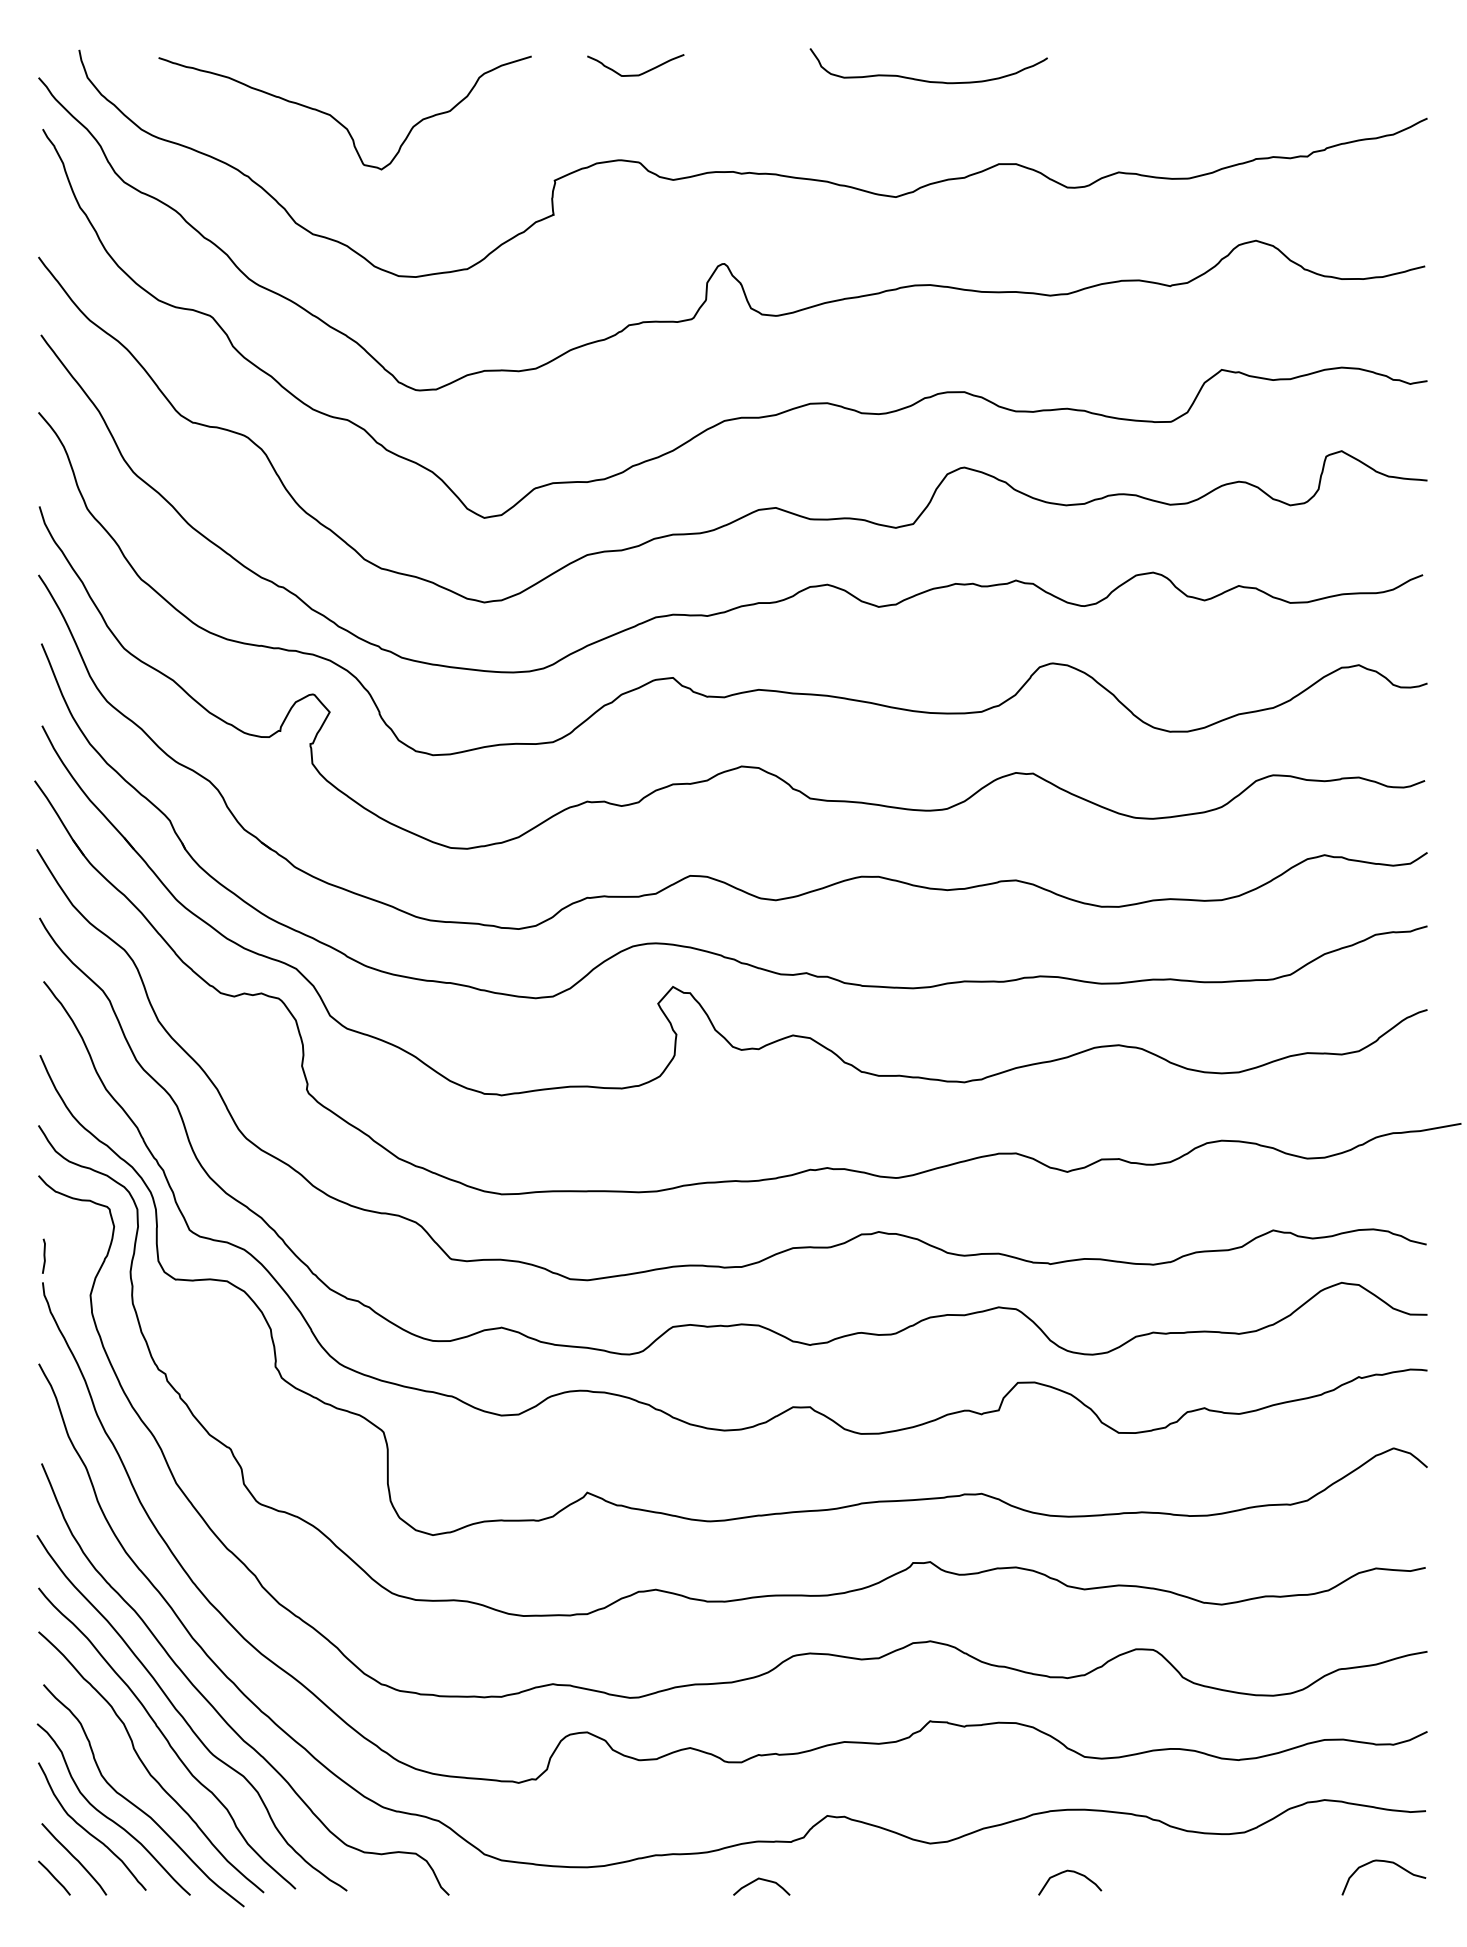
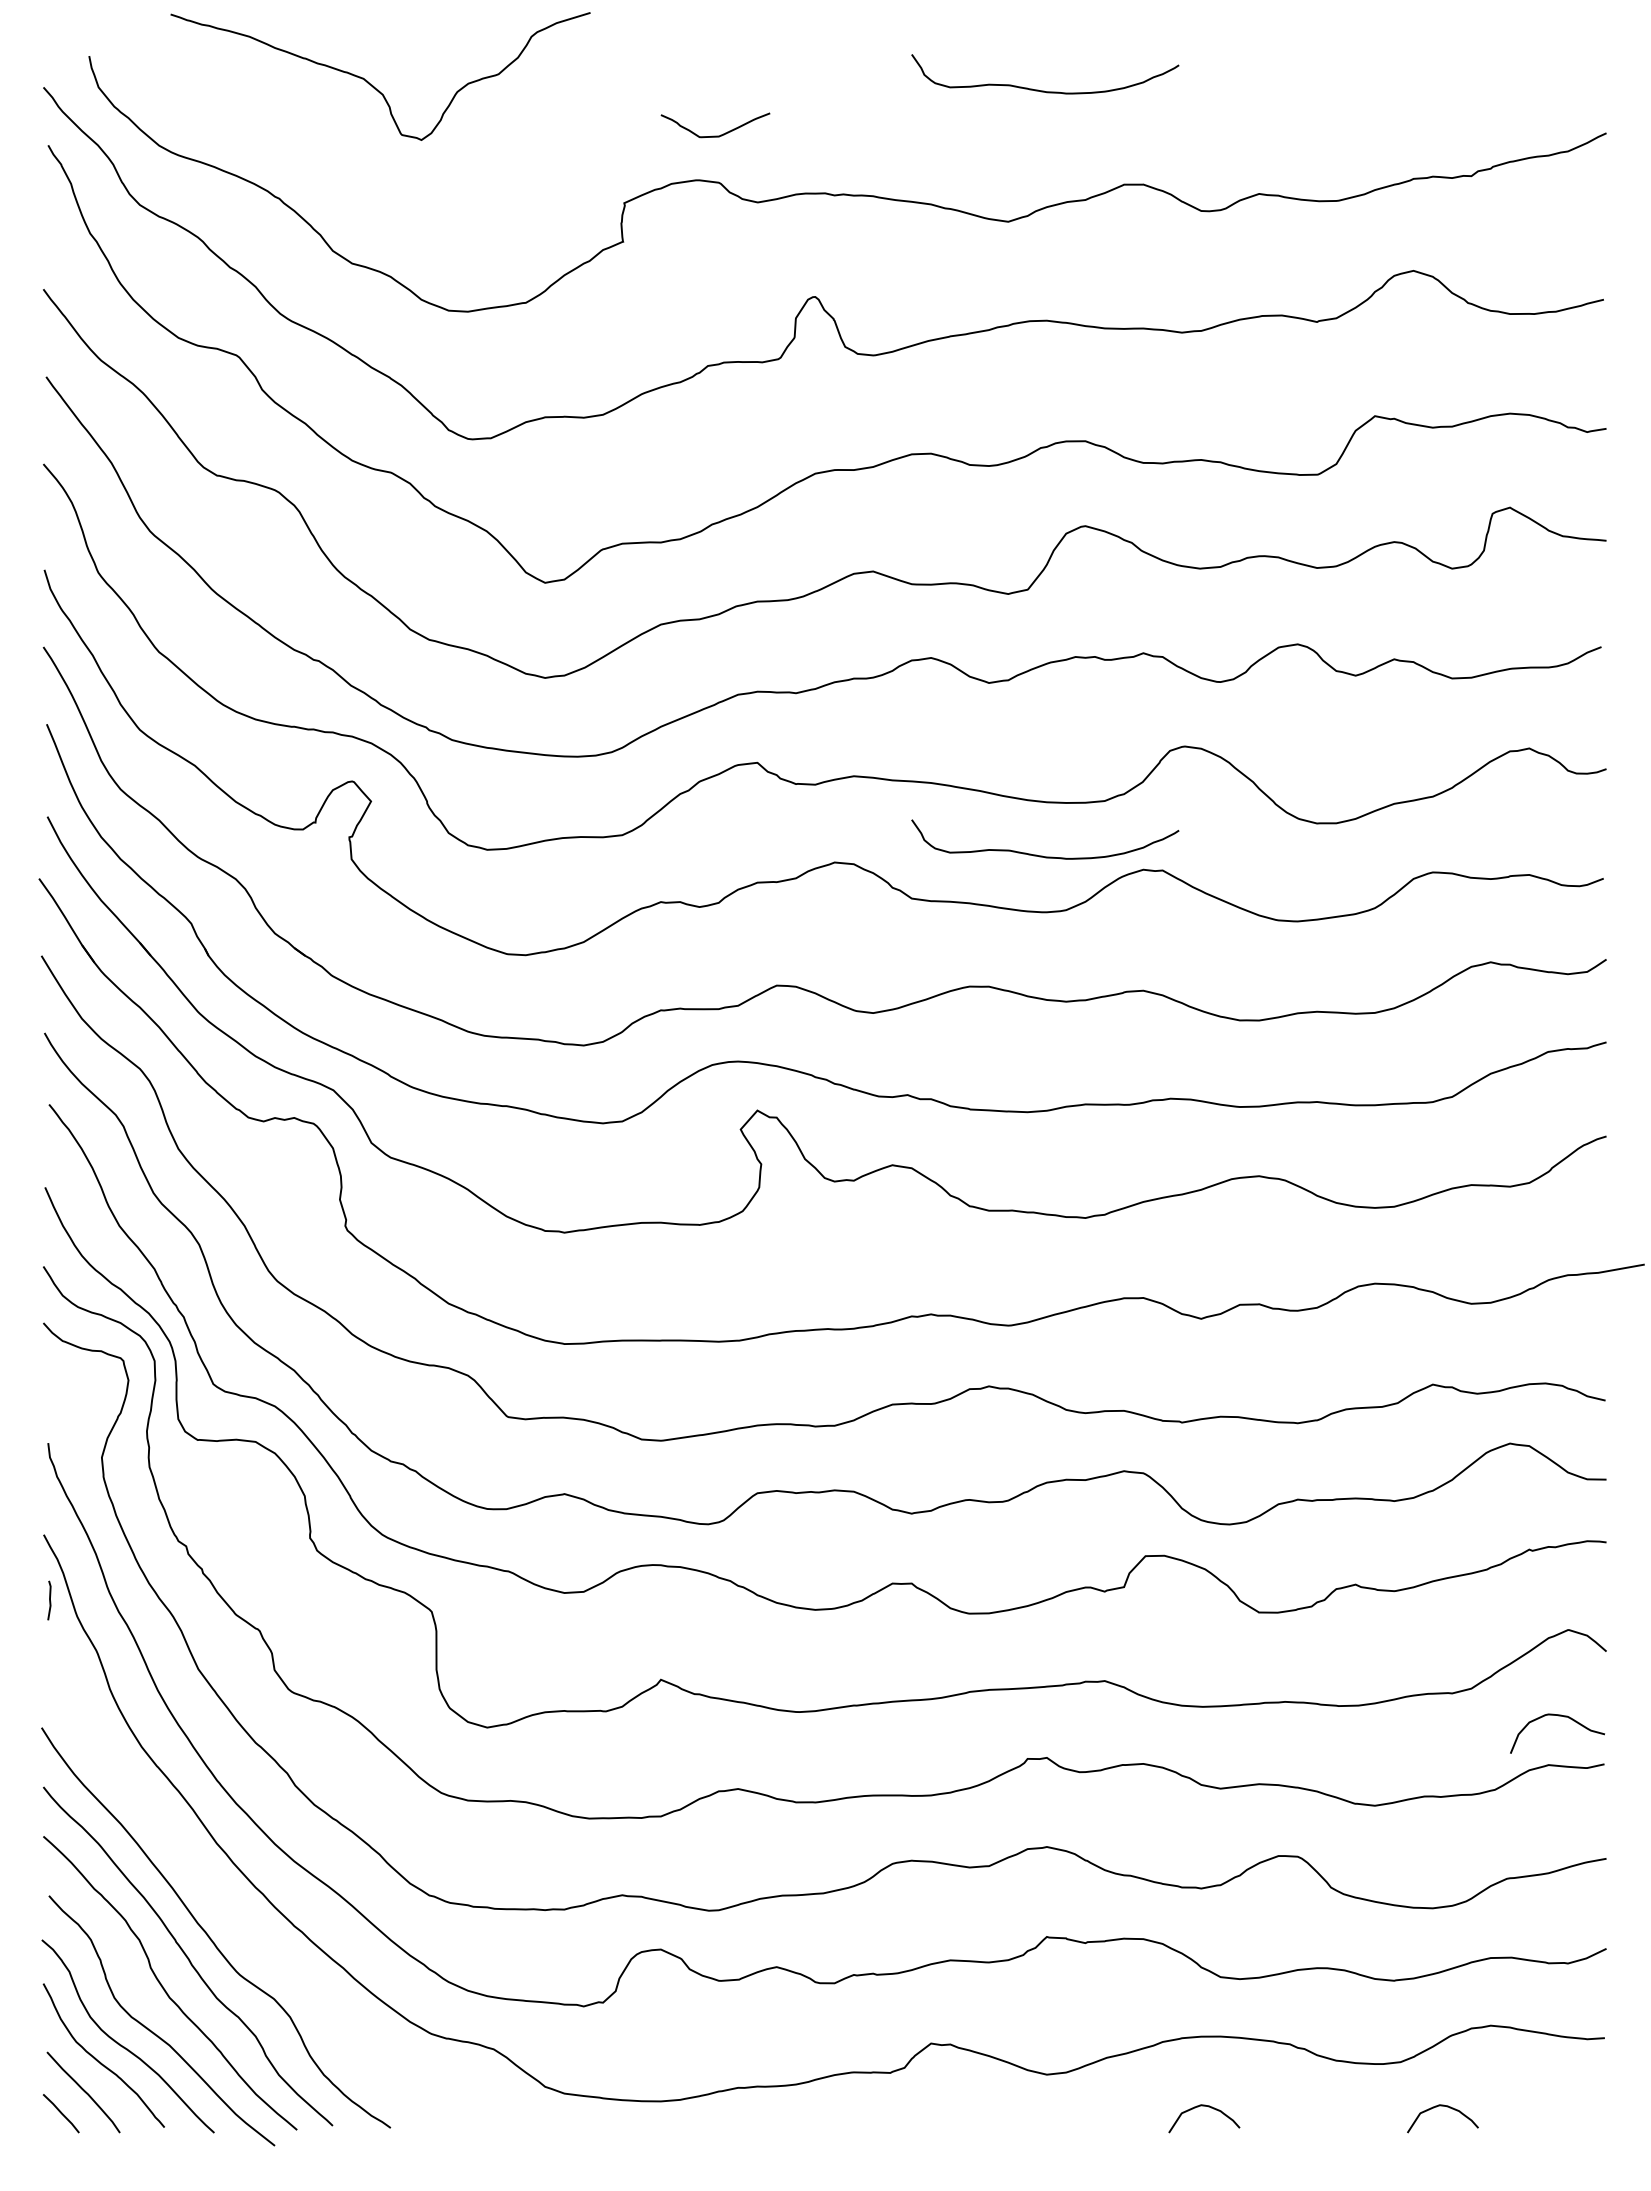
curve: (635, 74) -> (715, 135), moved
curve: (338, 120) -> (373, 84), moved
curve: (928, 760) -> (1044, 855), added
line: (43, 1255) -> (48, 1599), moved
curve: (212, 1704) -> (239, 1918), removed
curve: (1384, 1862) -> (1558, 1716), moved
curve: (1283, 1872) -> (1444, 2107), added
curve: (761, 1880) -> (857, 2116), removed

